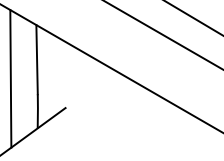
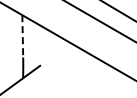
line: (36, 60) -> (22, 36), solid -> dashed
line: (10, 78) -> (6, 47), removed

